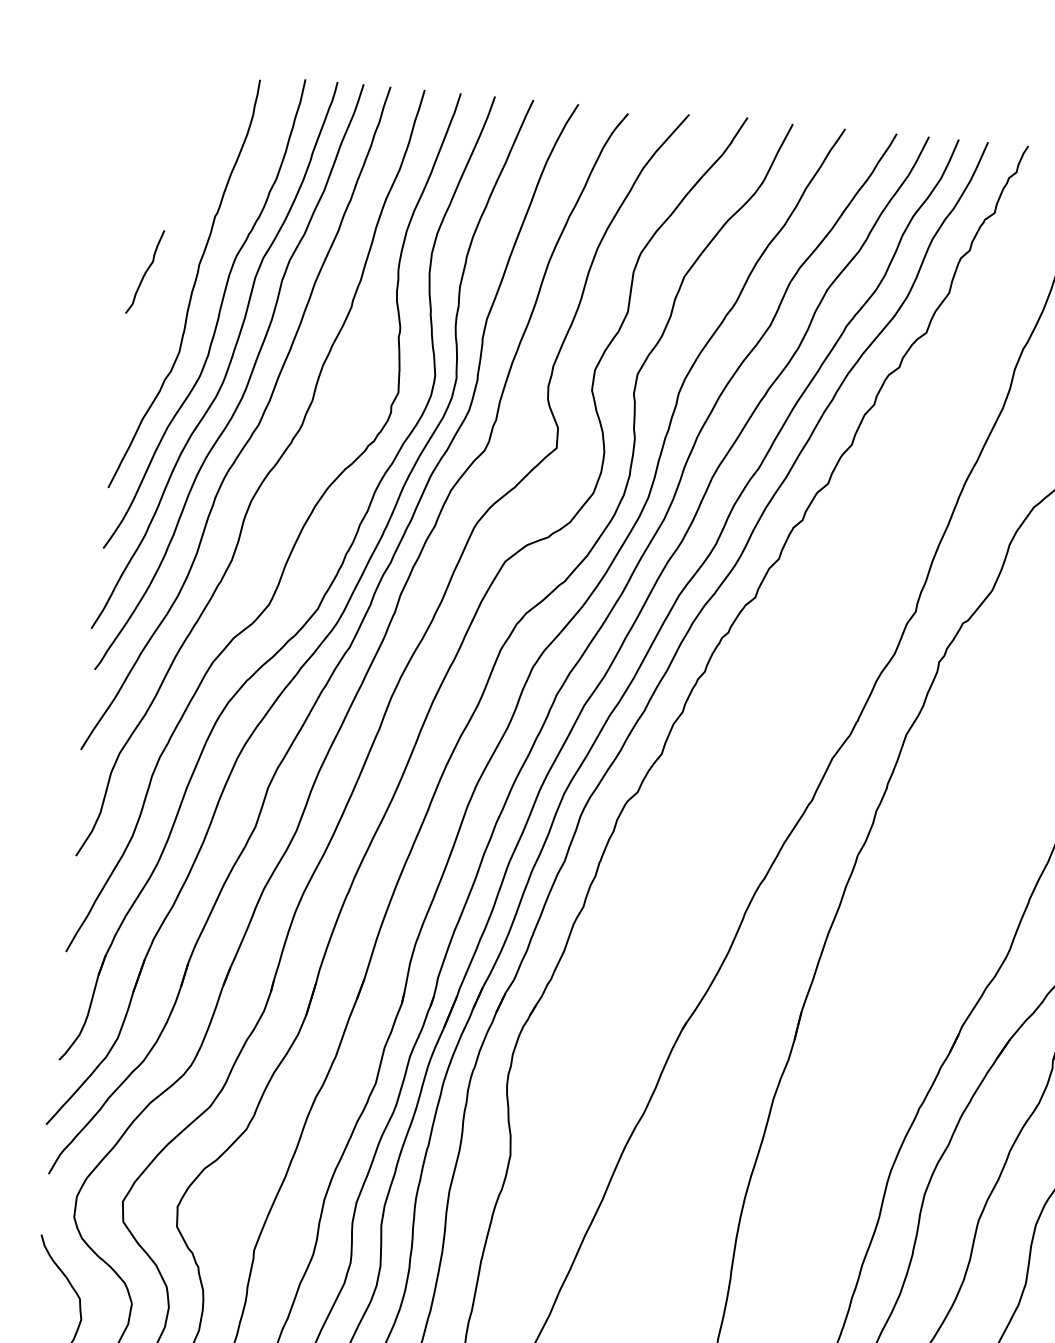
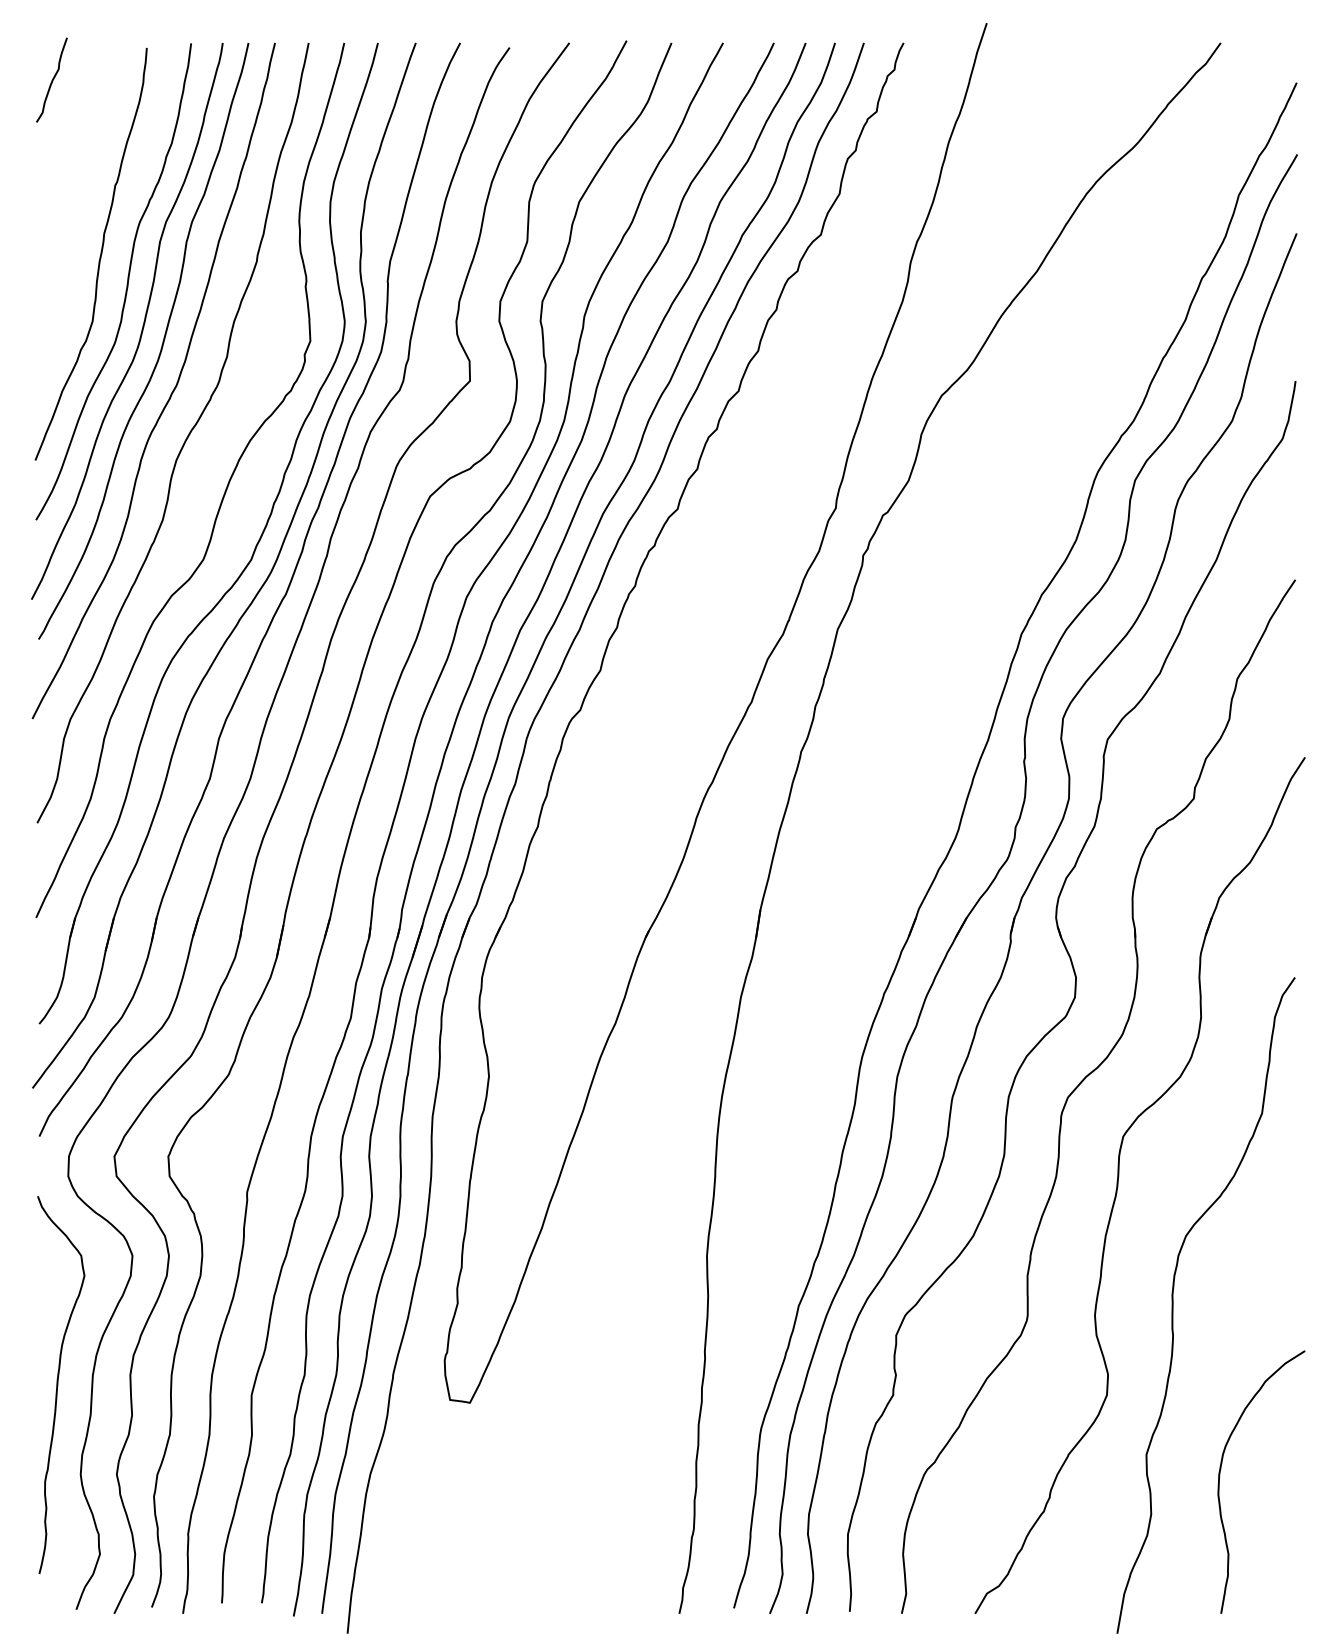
curve: (145, 271) -> (52, 79), moved

